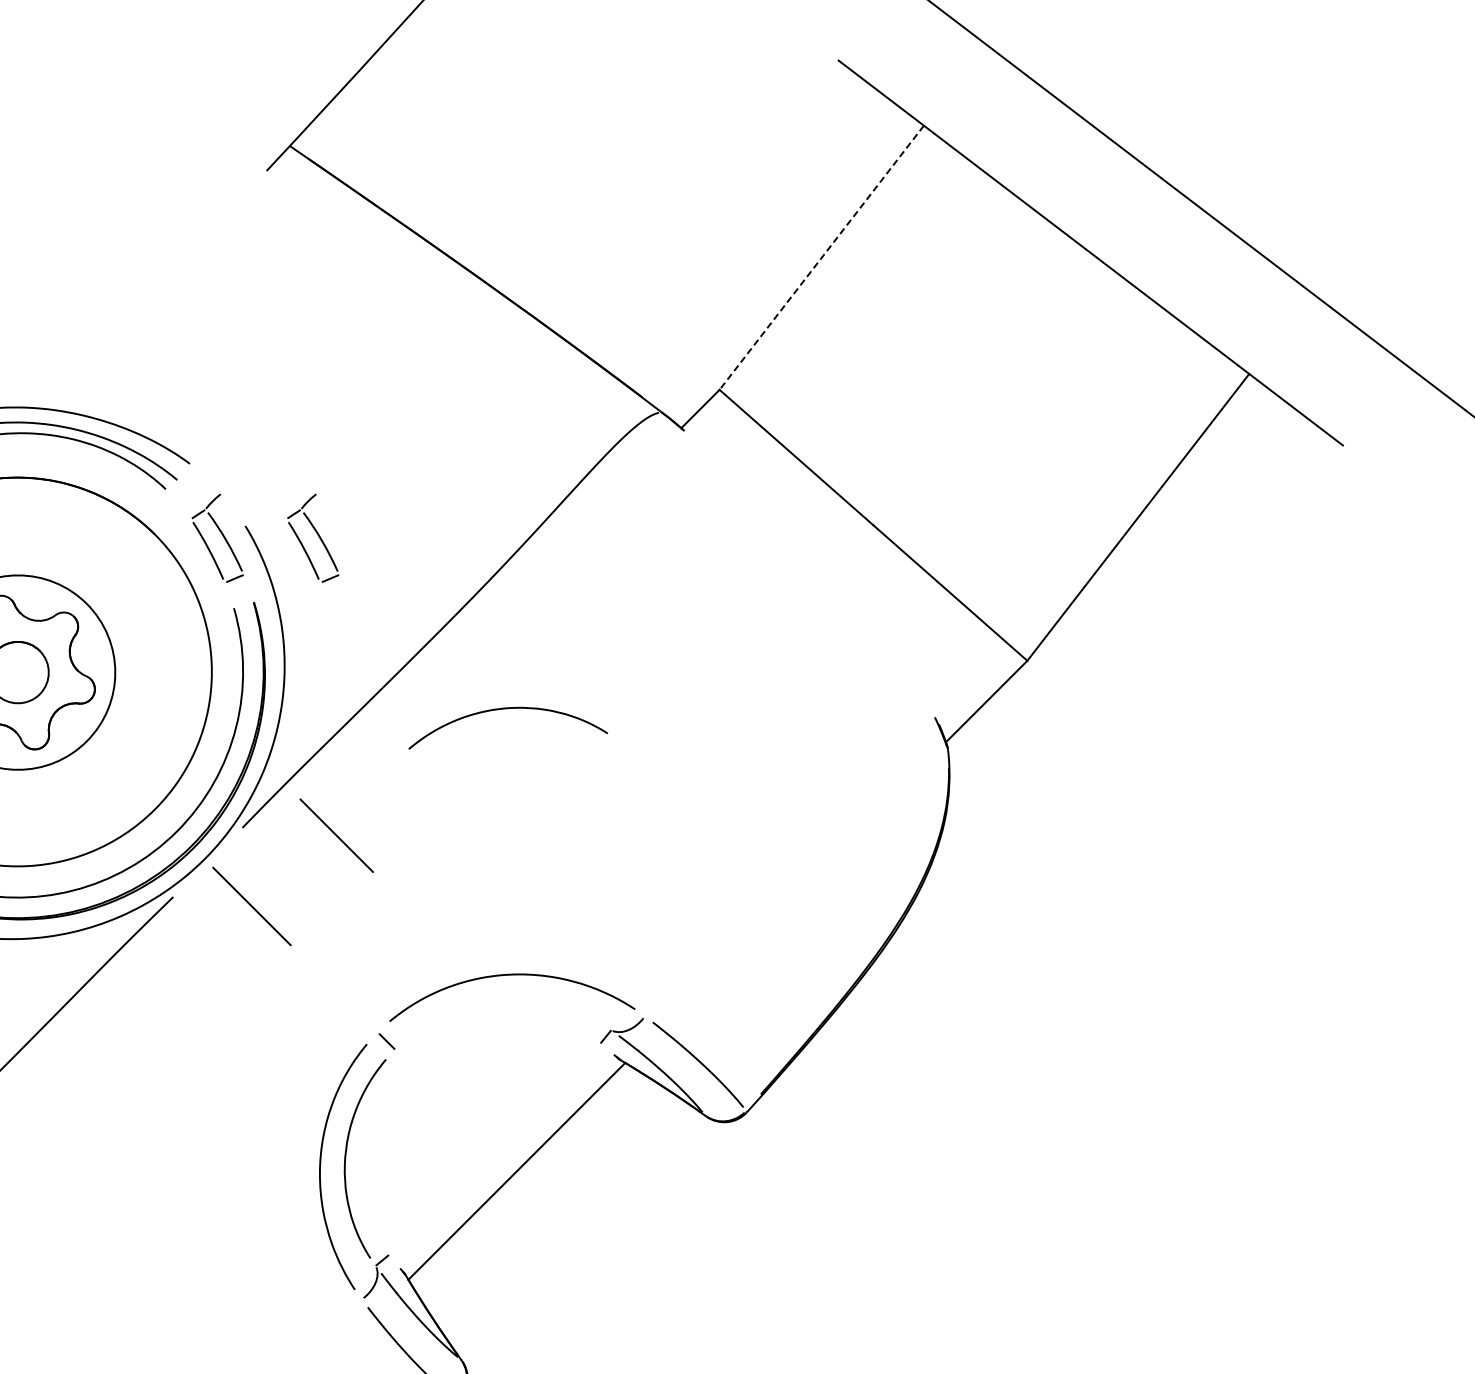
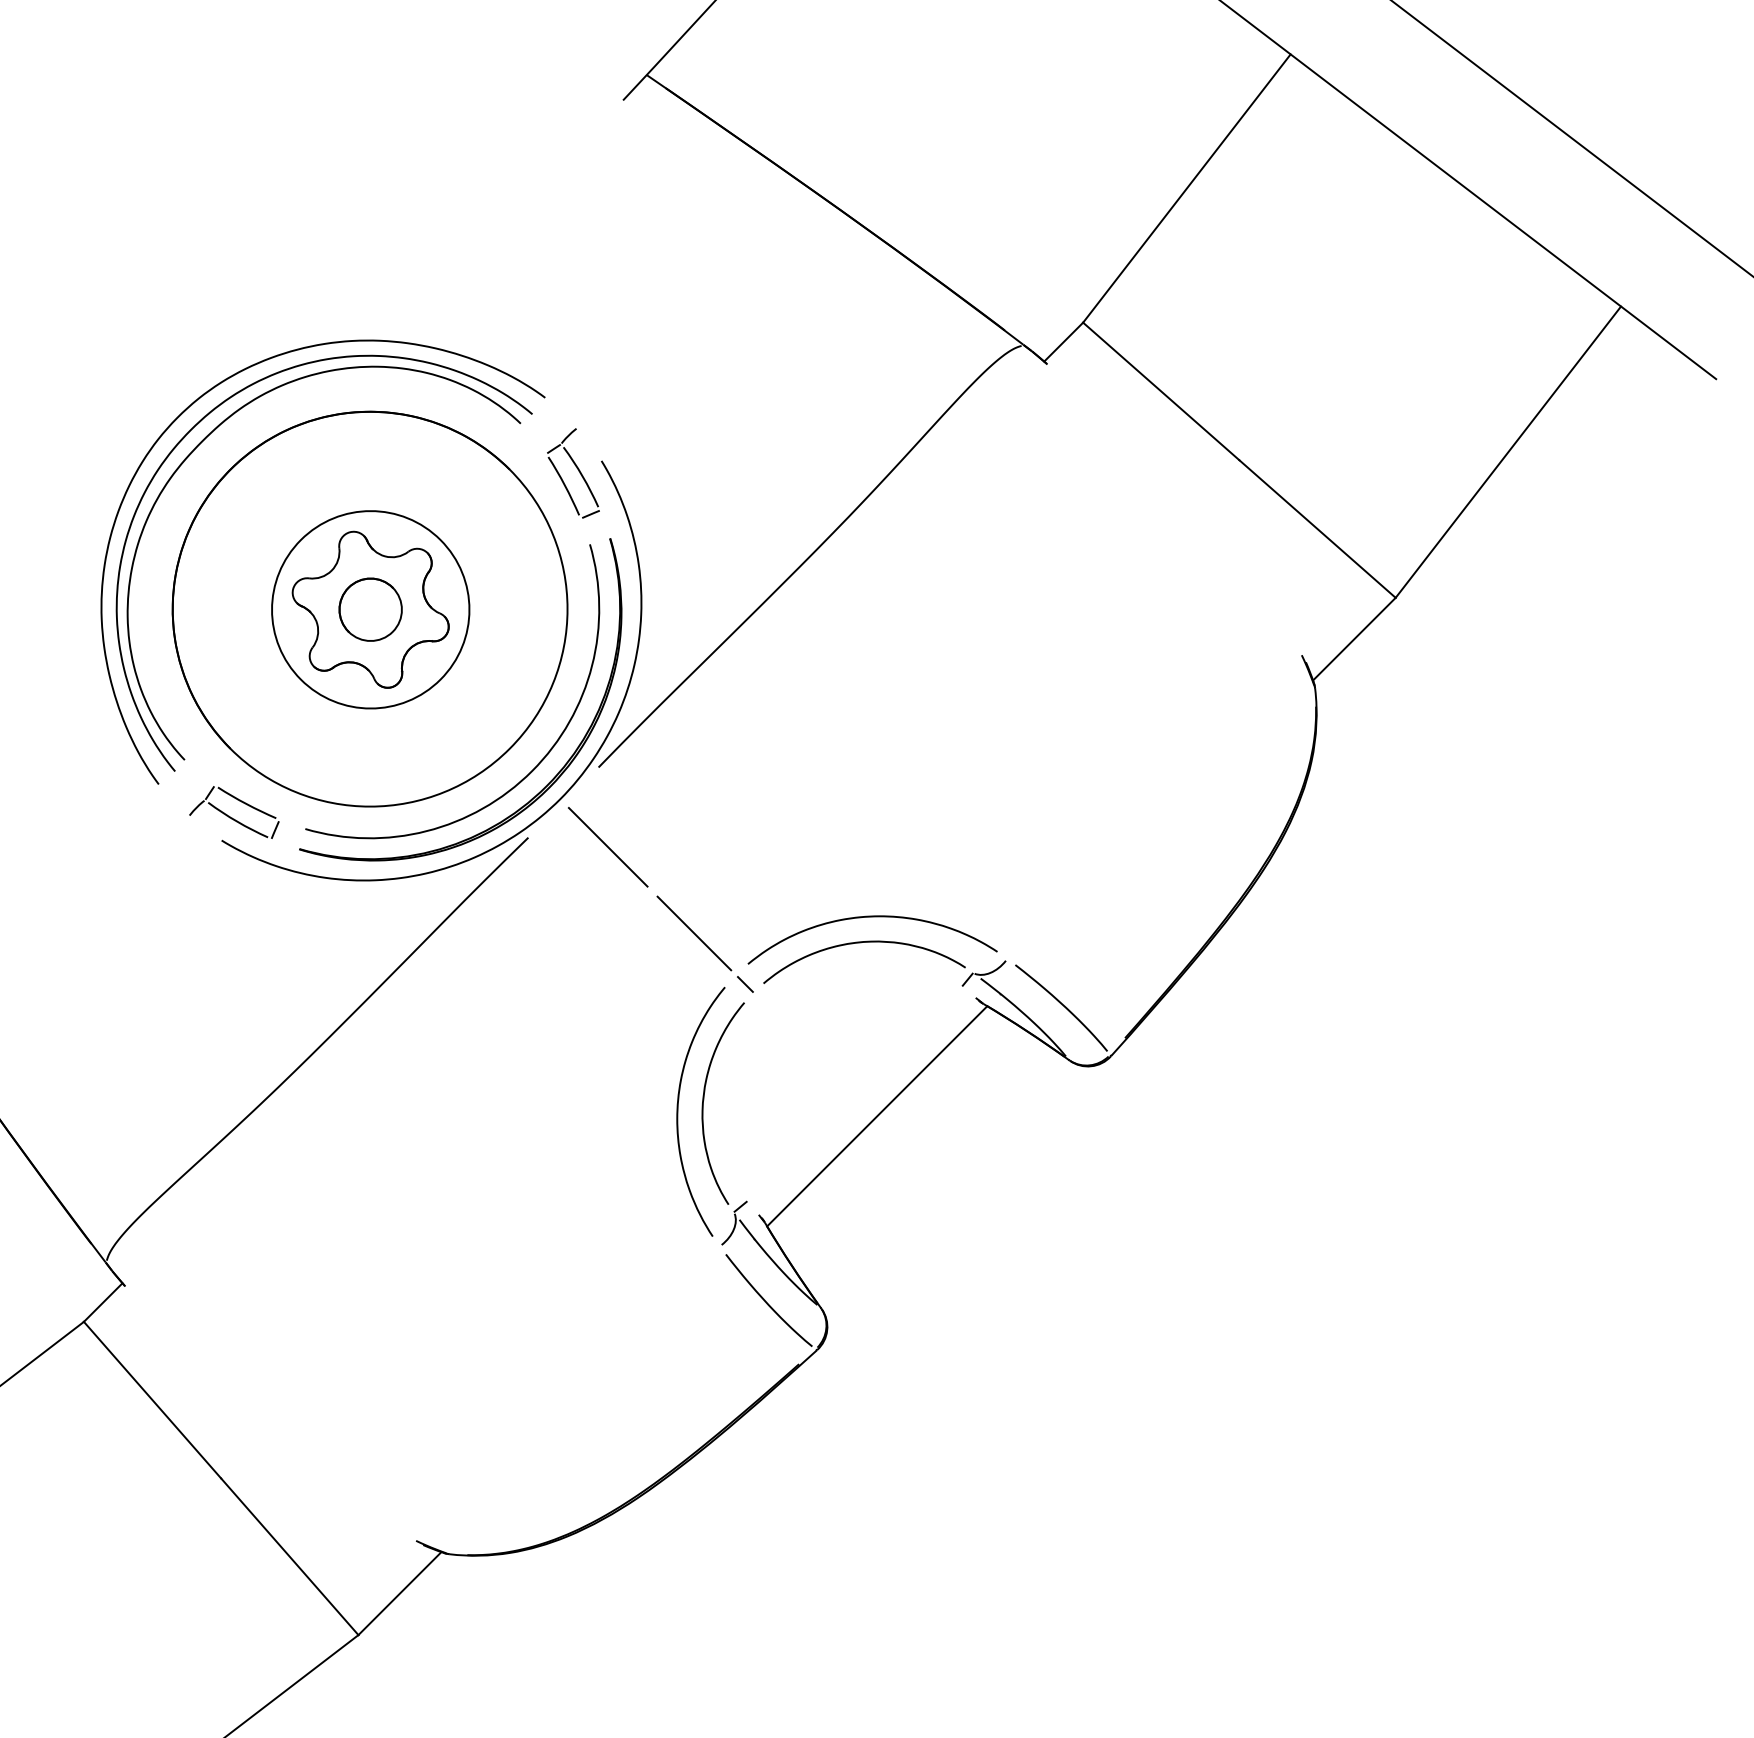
line: (821, 257) -> (1186, 188), dashed -> solid
part: (313, 538) -> (670, 473), removed
curve: (505, 709) -> (861, 943), moved
line: (336, 835) -> (694, 933), moved

